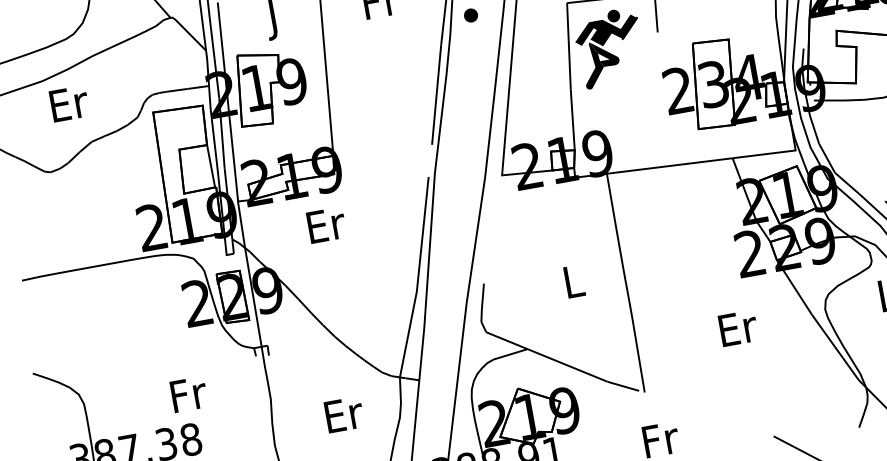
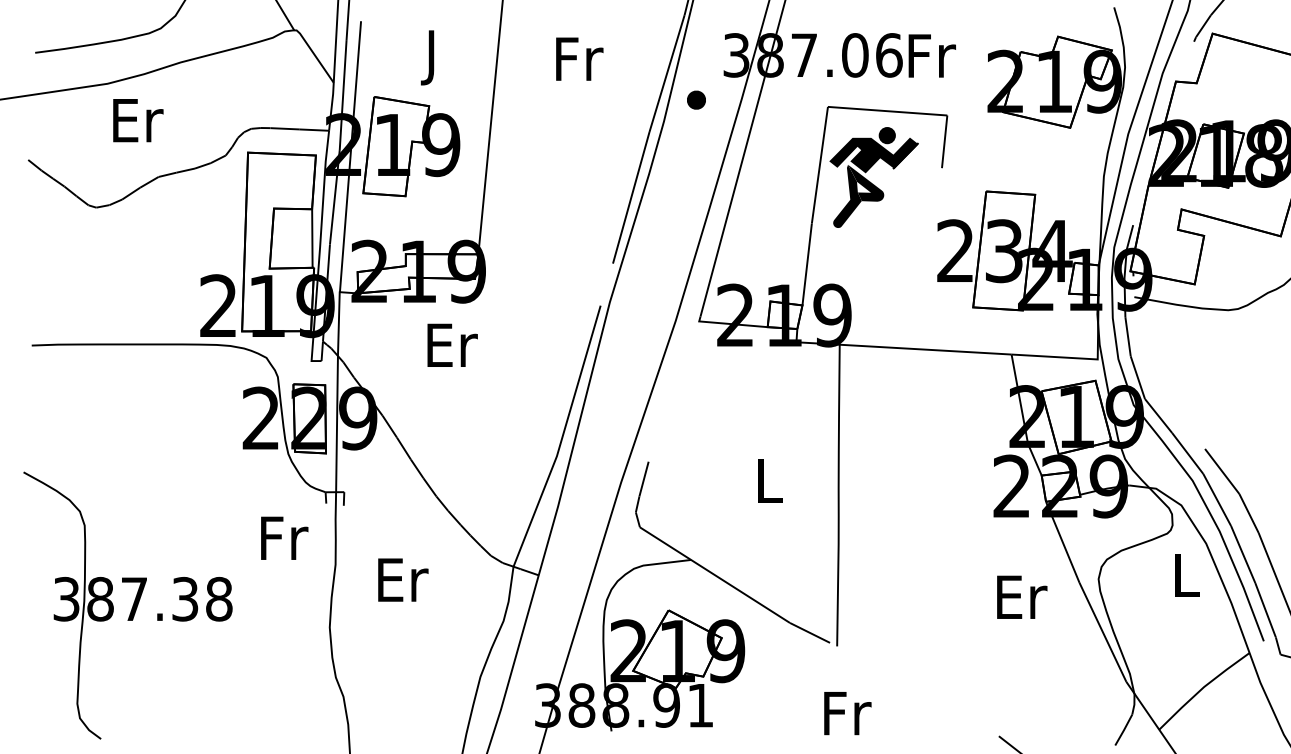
text: (738, 327) -> (1022, 596), moved
text: (188, 393) -> (284, 537), moved
text: (344, 414) -> (403, 579), moved

